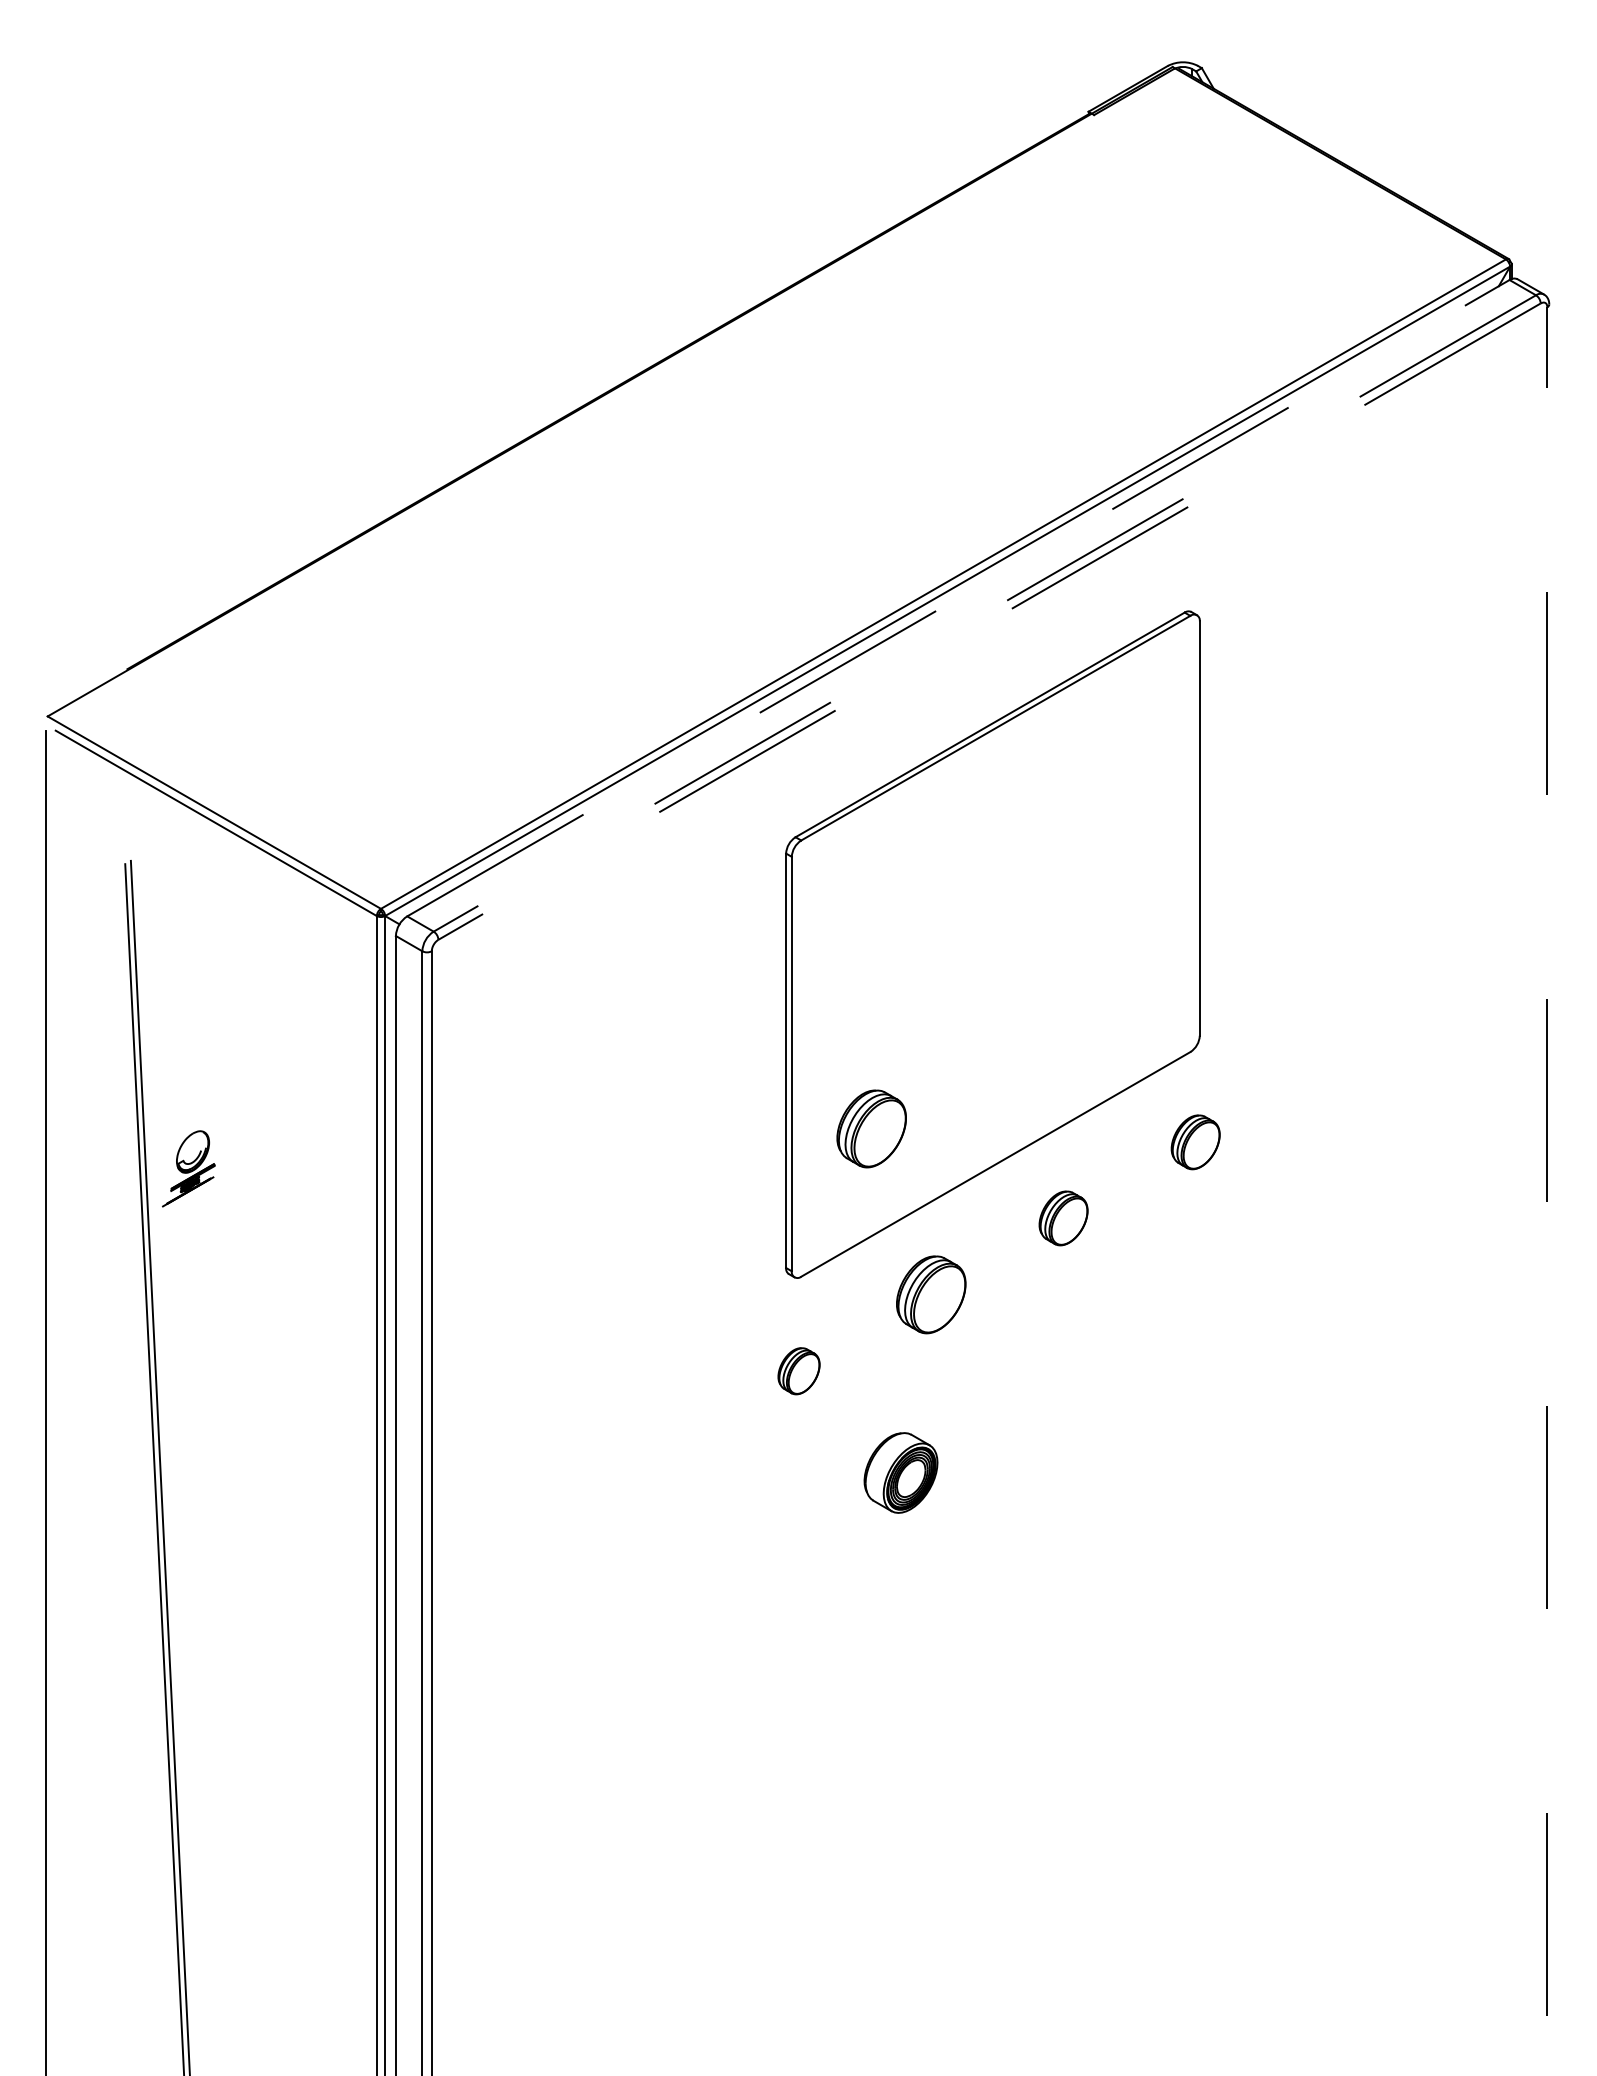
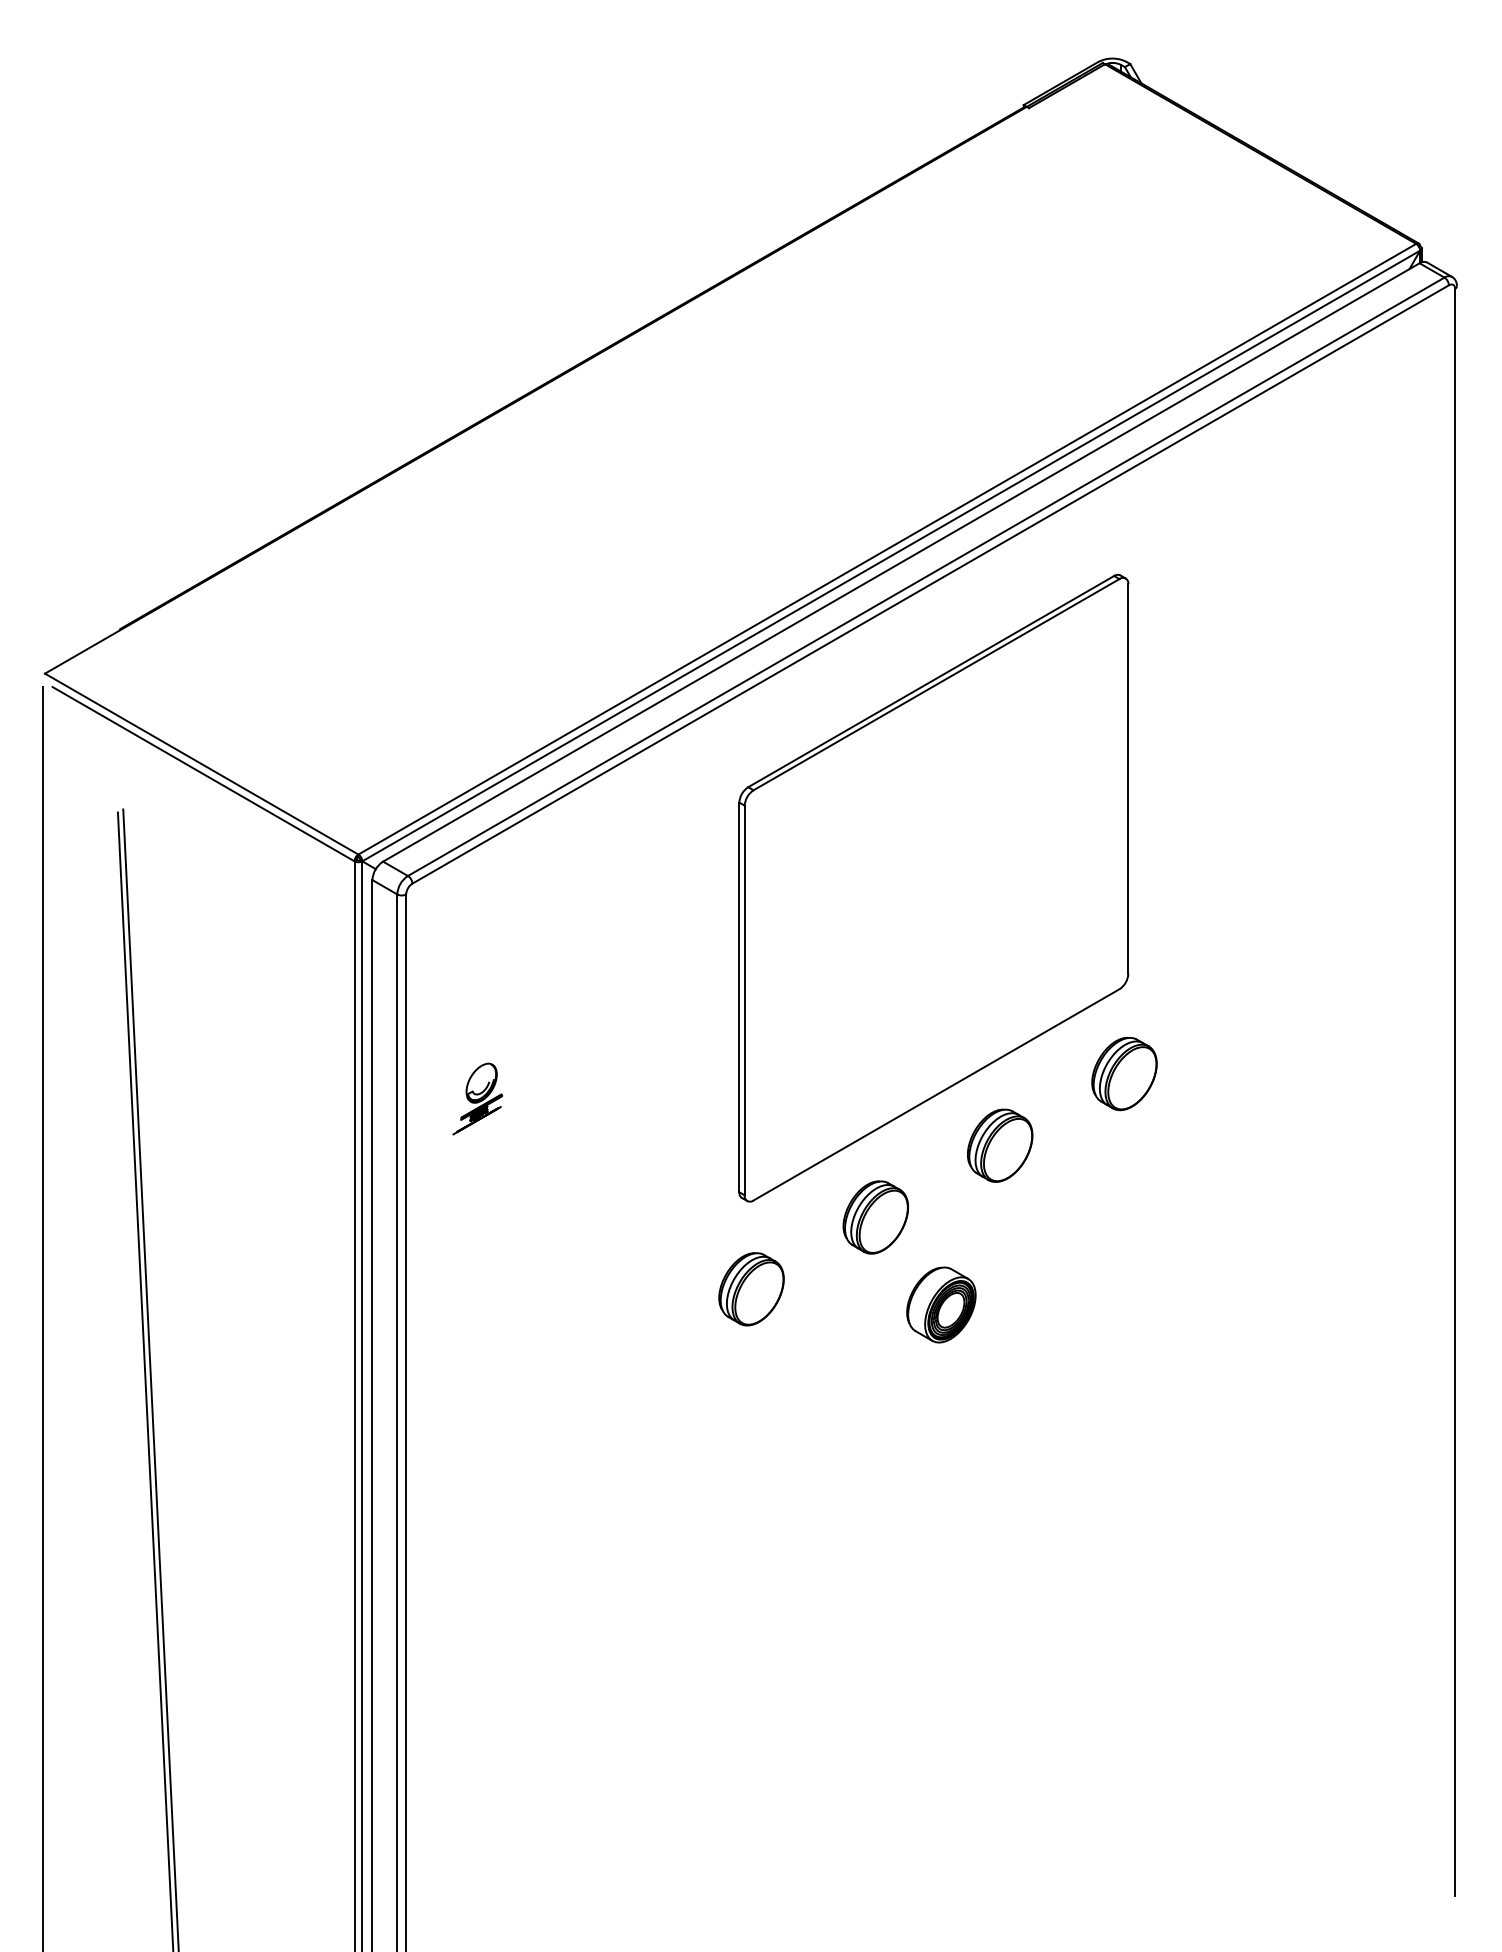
line: (958, 598) -> (901, 562), dashed -> solid
line: (984, 614) -> (925, 577), dashed -> solid
line: (989, 621) -> (930, 584), dashed -> solid
part: (871, 1128) -> (819, 1061), removed
part: (1195, 1142) -> (1124, 1074), size x1.43
line: (1547, 1161) -> (1455, 1092), dashed -> solid
part: (188, 1168) -> (477, 1098), moved
part: (1063, 1218) -> (1000, 1145), size x1.43
part: (799, 1371) -> (751, 1289), size x1.67
part: (901, 1472) -> (941, 1304), moved

